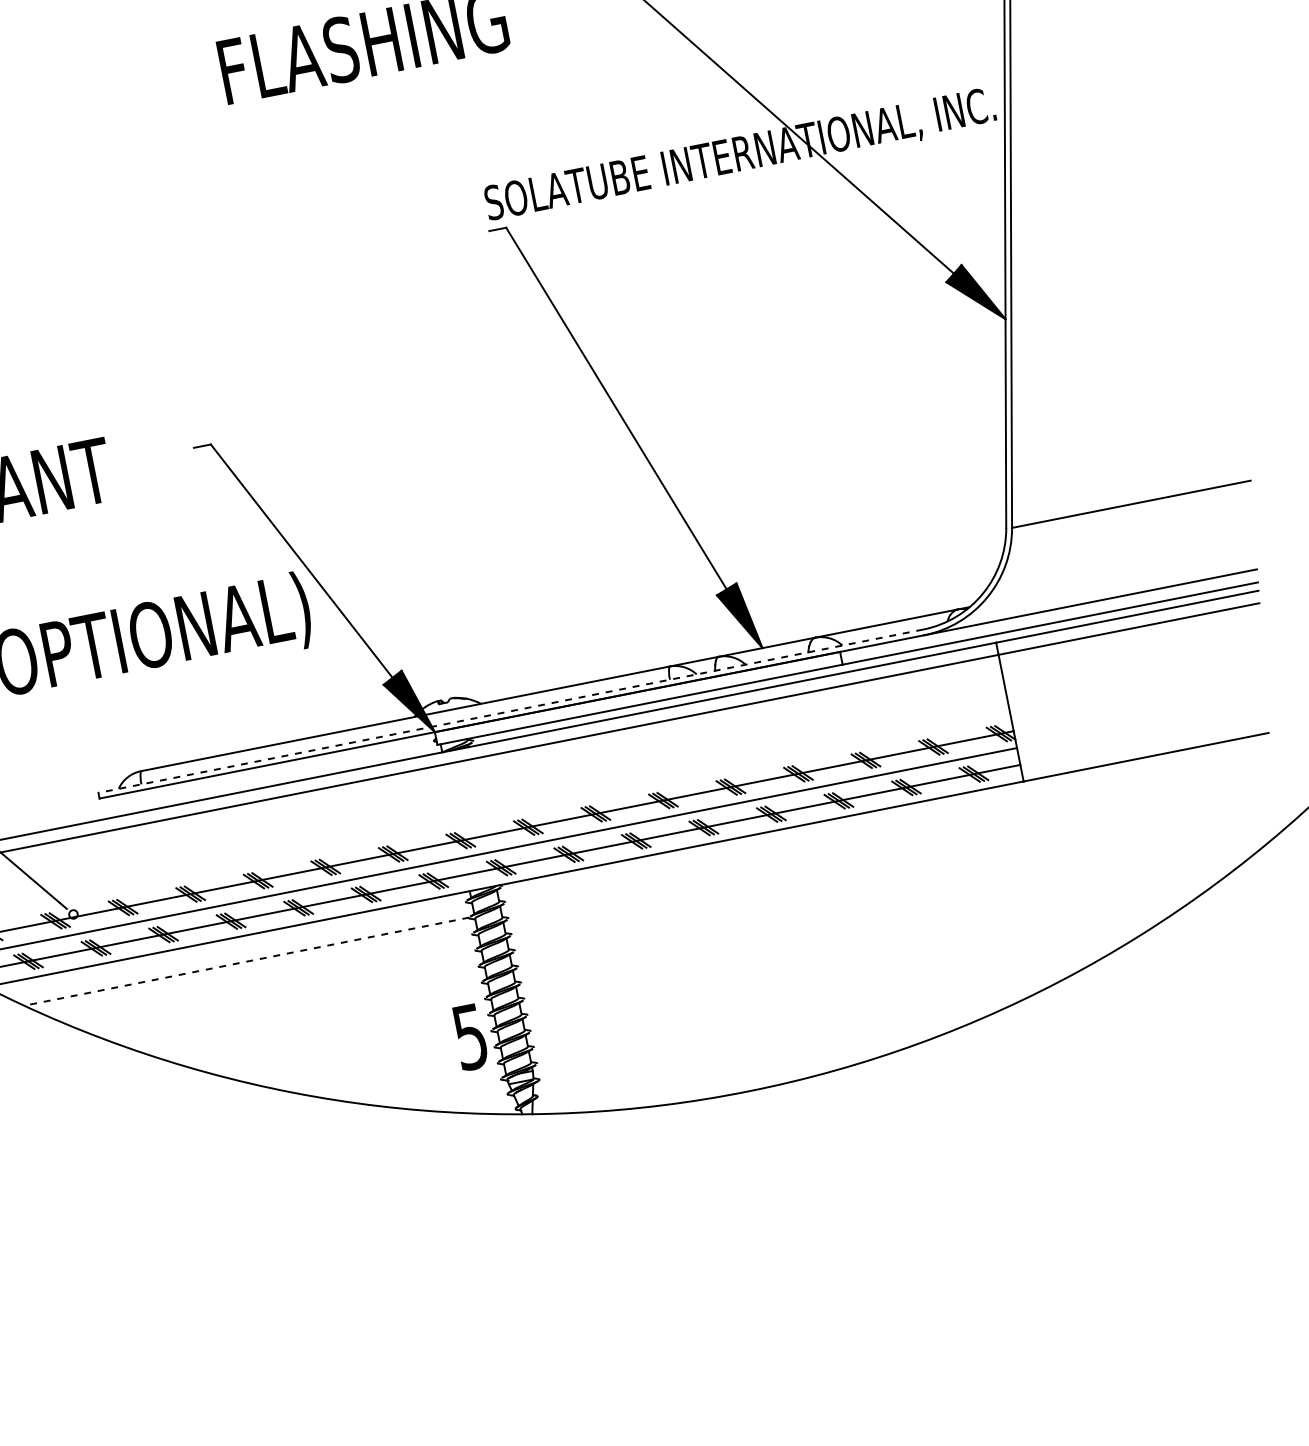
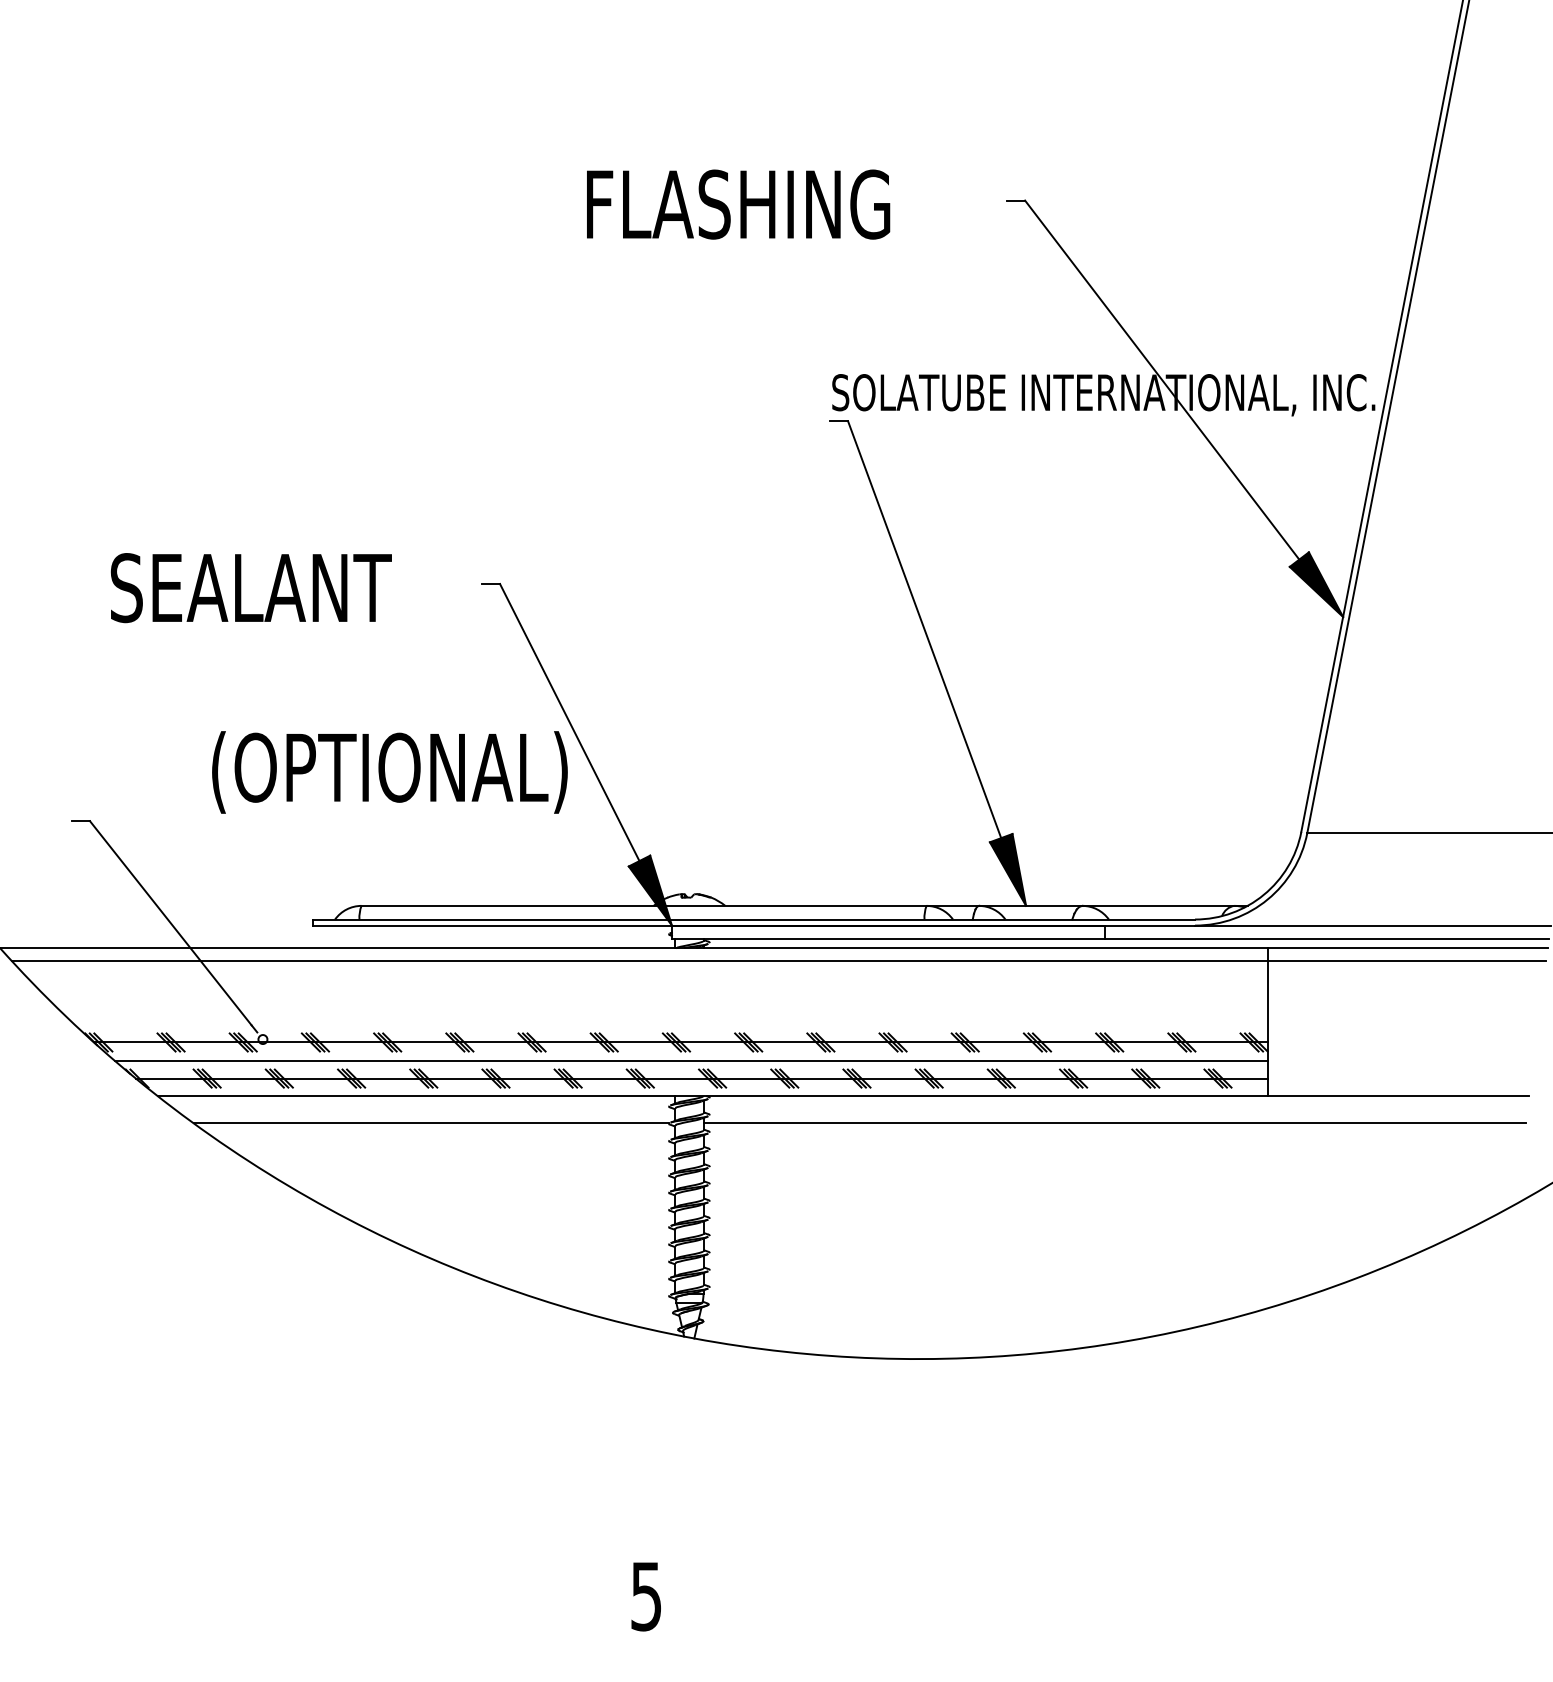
line: (511, 711) -> (754, 919), dashed -> solid
line: (885, 835) -> (1114, 1123), added
line: (246, 961) -> (431, 1123), dashed -> solid
text: (469, 1037) -> (645, 1596), moved

